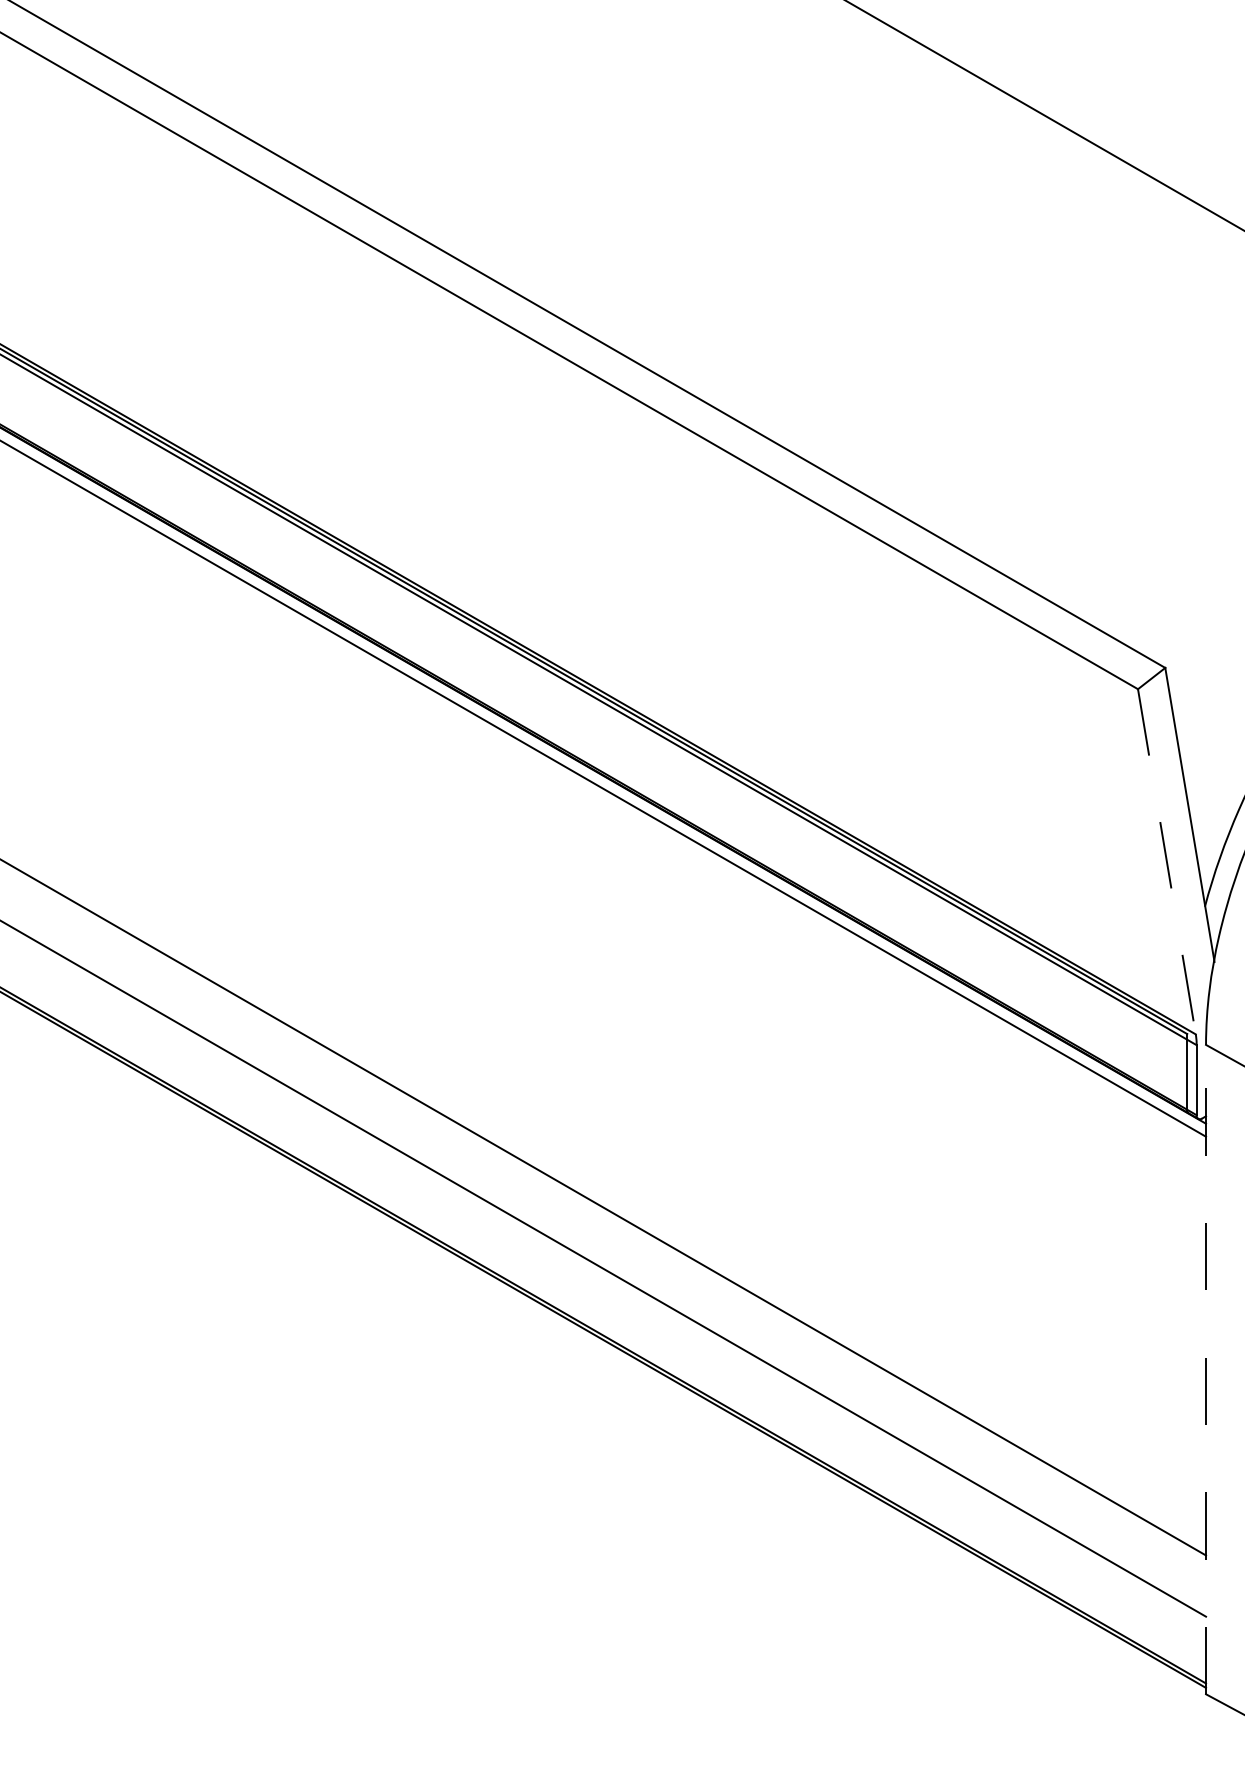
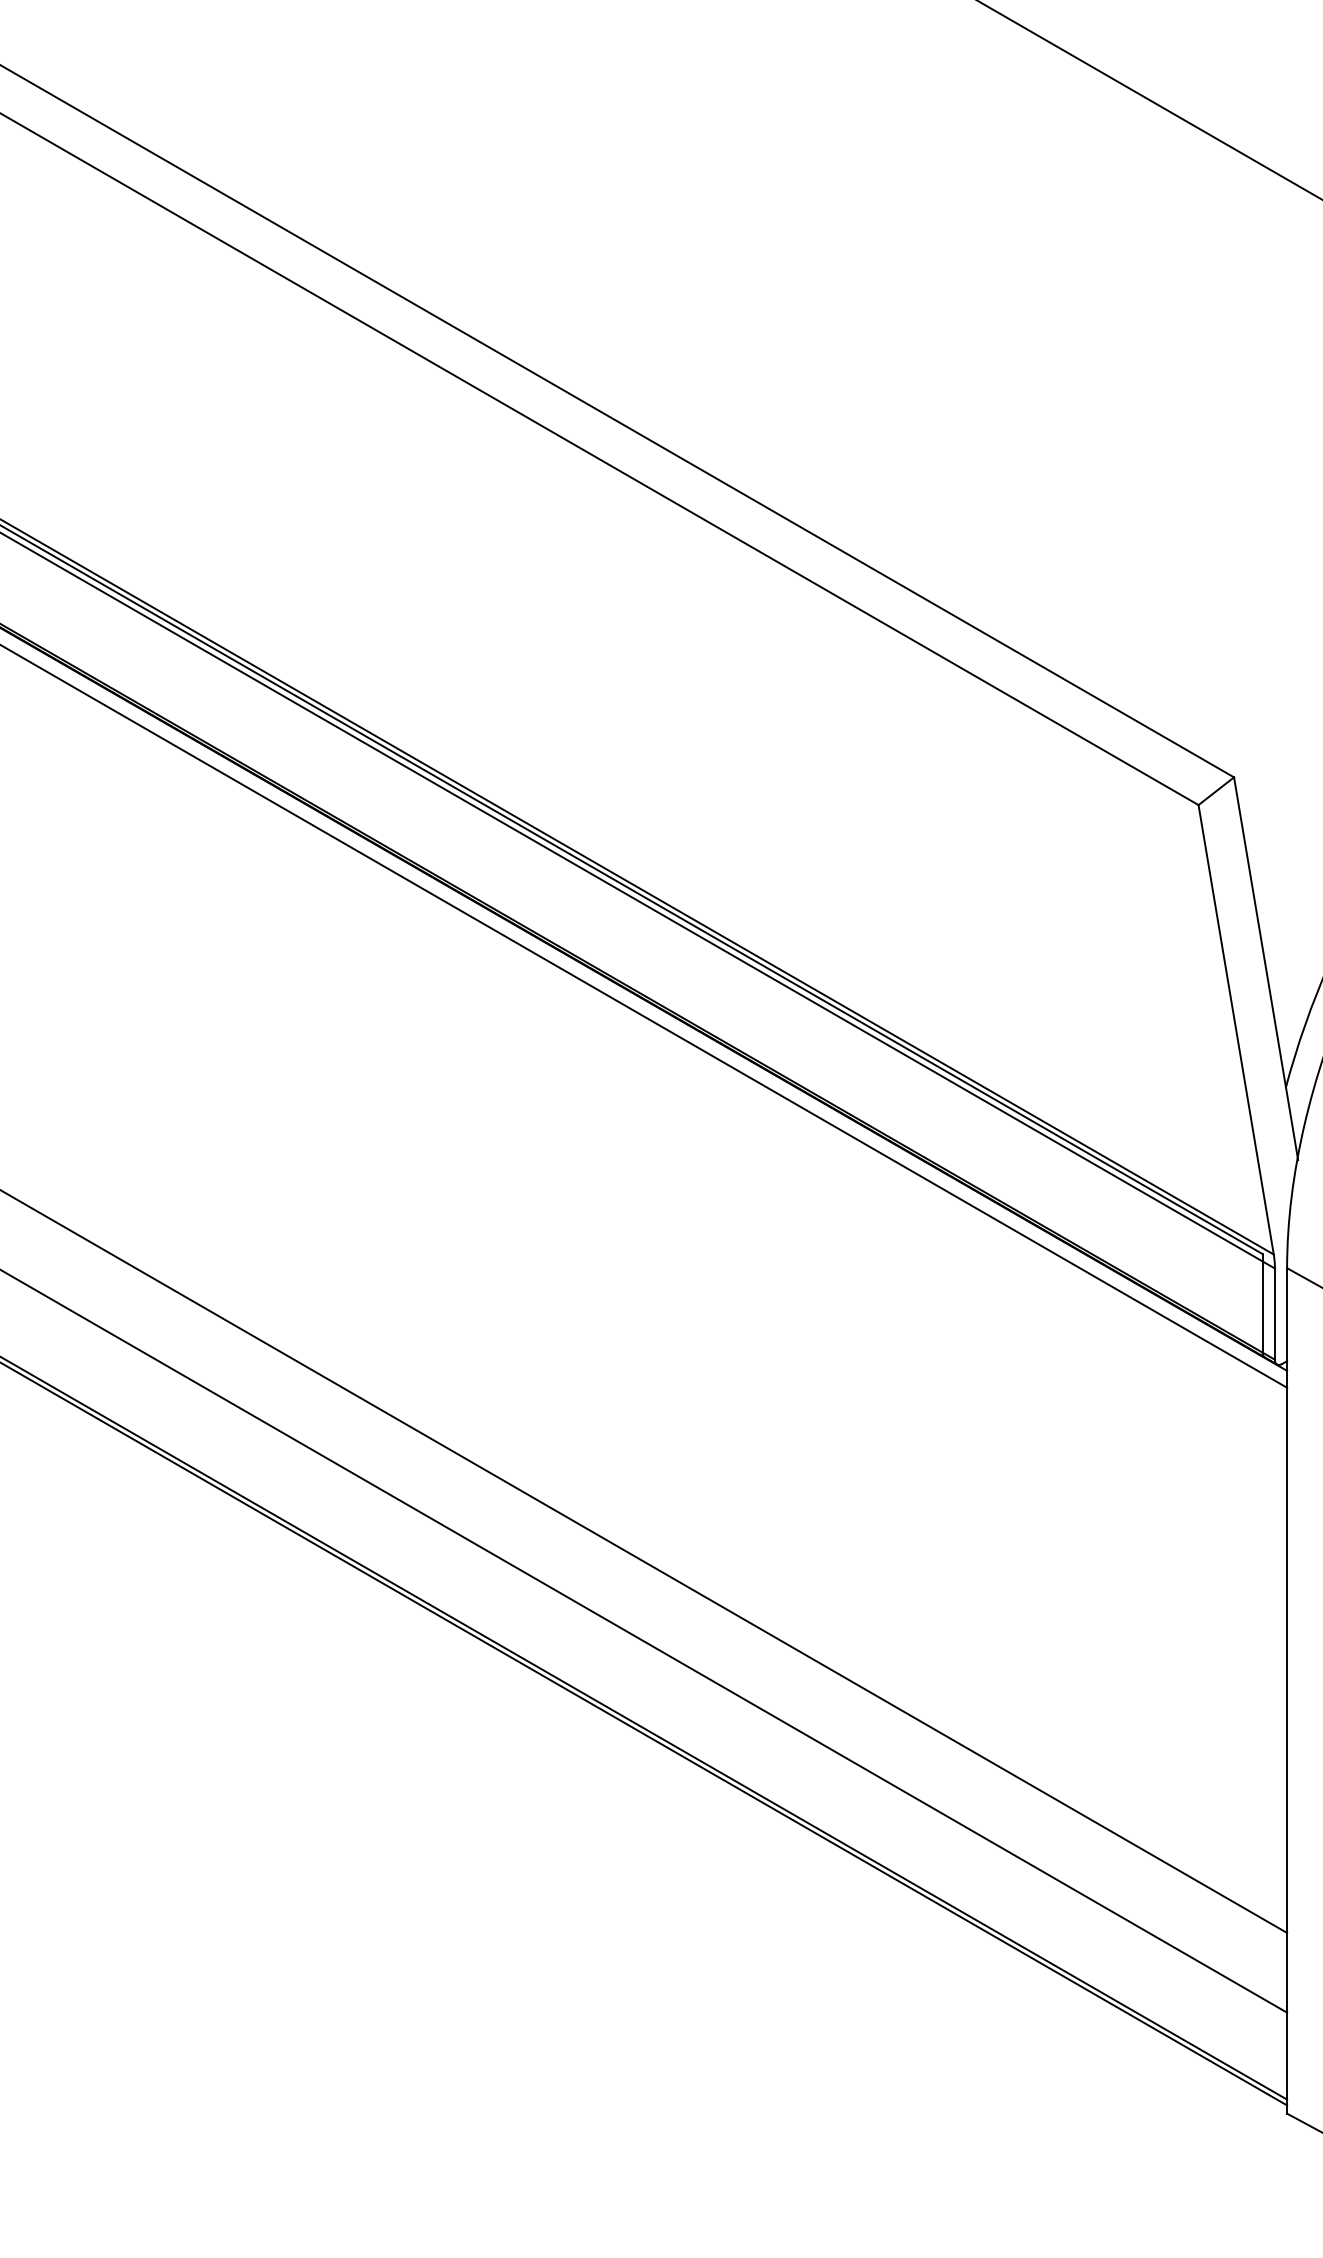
line: (1166, 861) -> (1235, 1029), dashed -> solid
line: (1206, 1369) -> (1287, 1690), dashed -> solid

